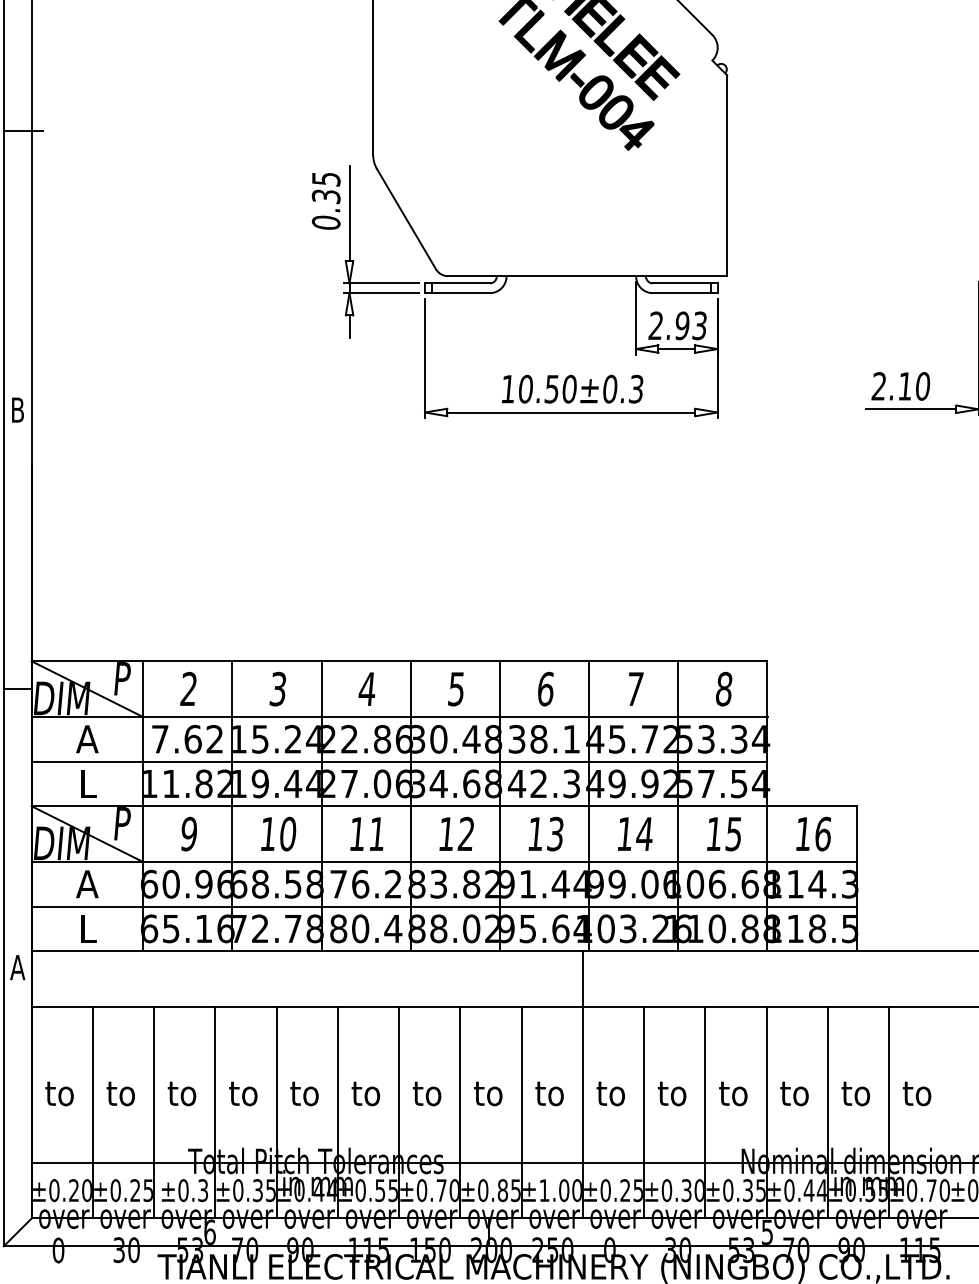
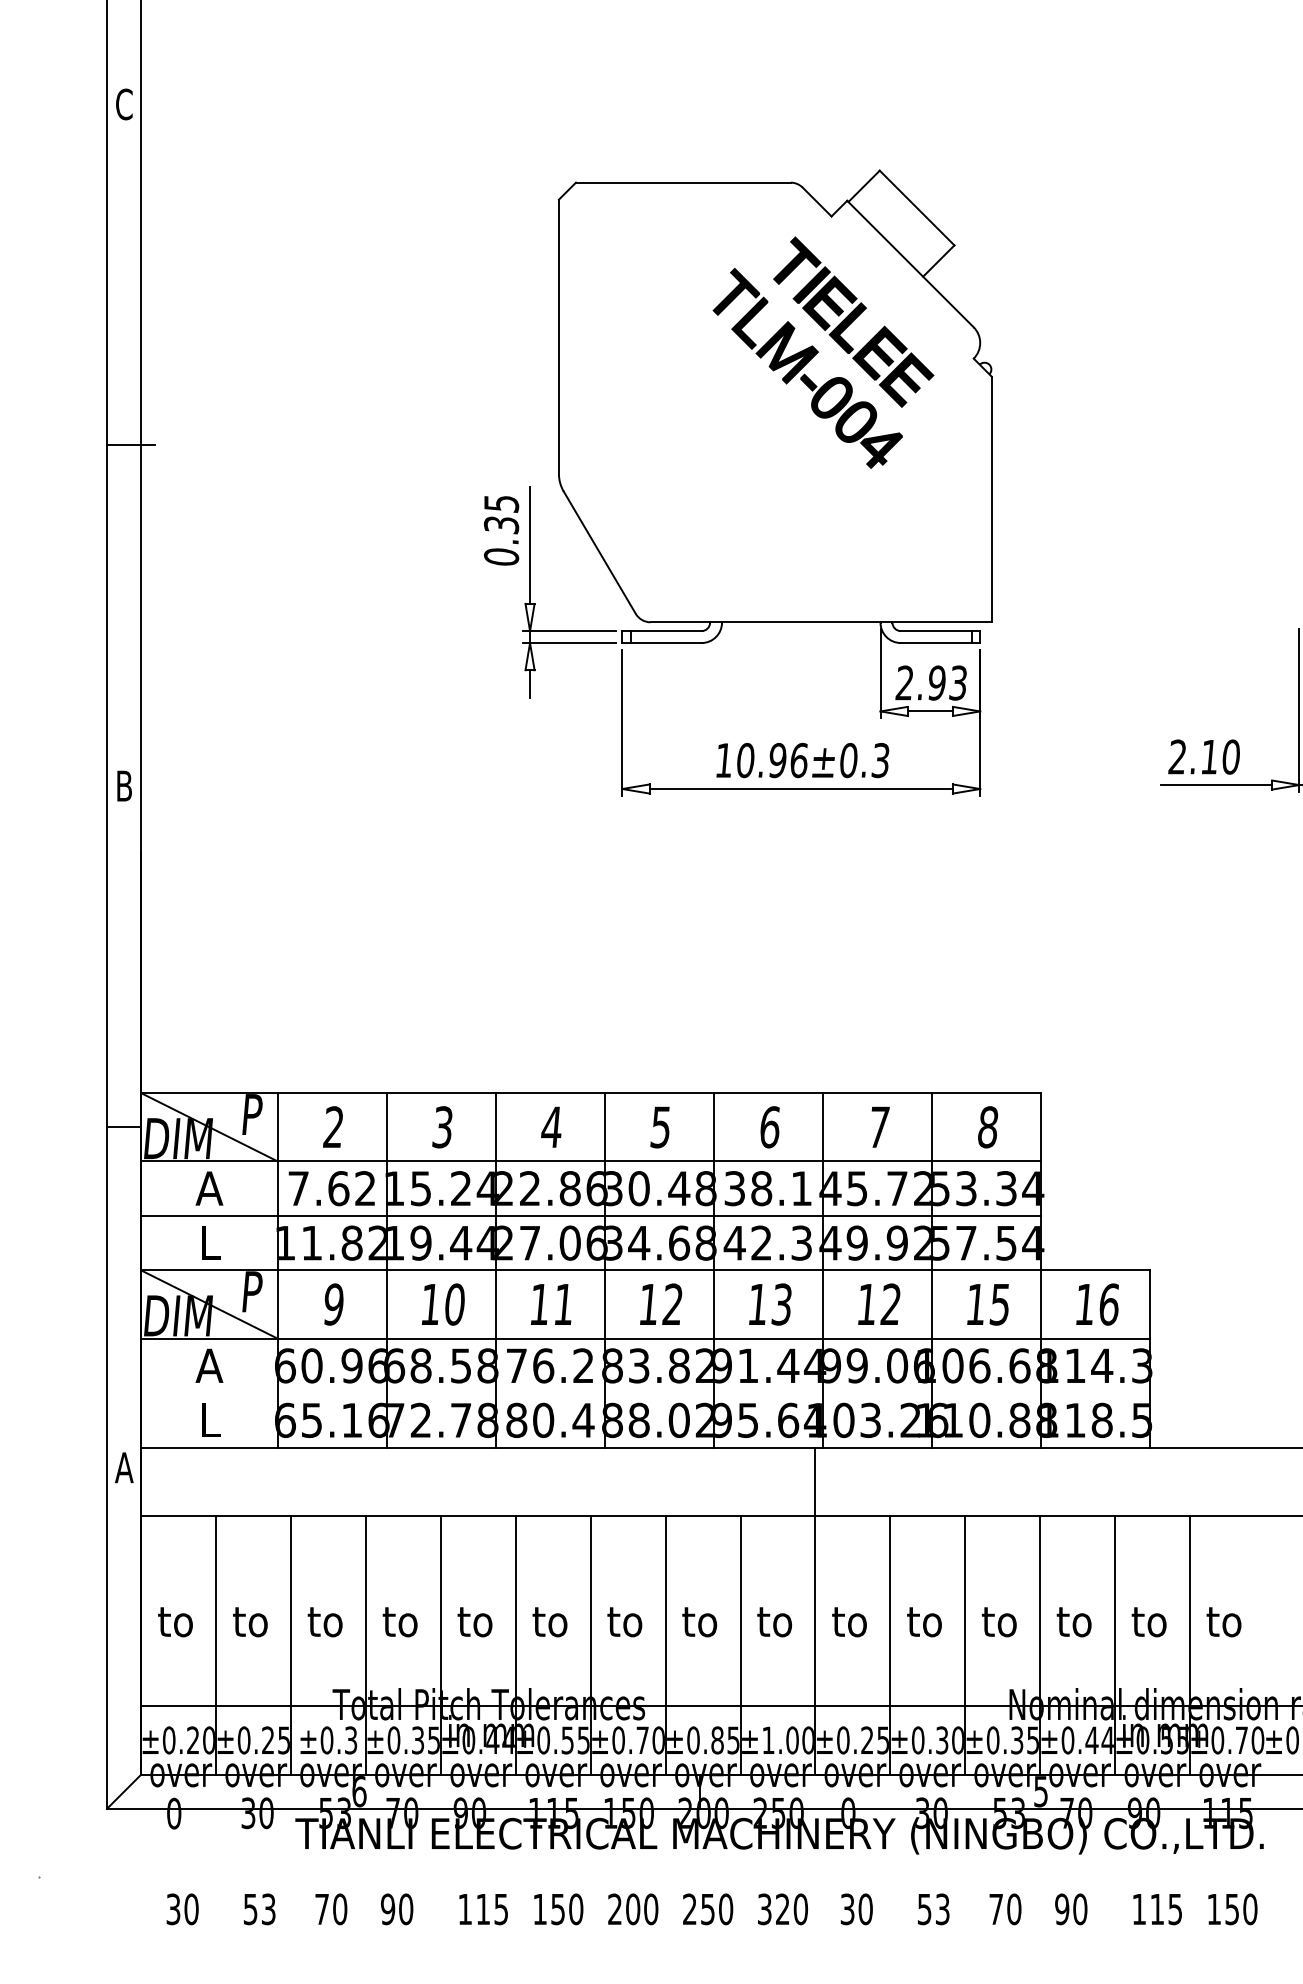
text: (560, 388) -> (787, 759), 10.50±0.3 -> 10.96±0.3
text: (644, 833) -> (890, 1303), 14 -> 12
line: (443, 906) -> (645, 1393), removed

